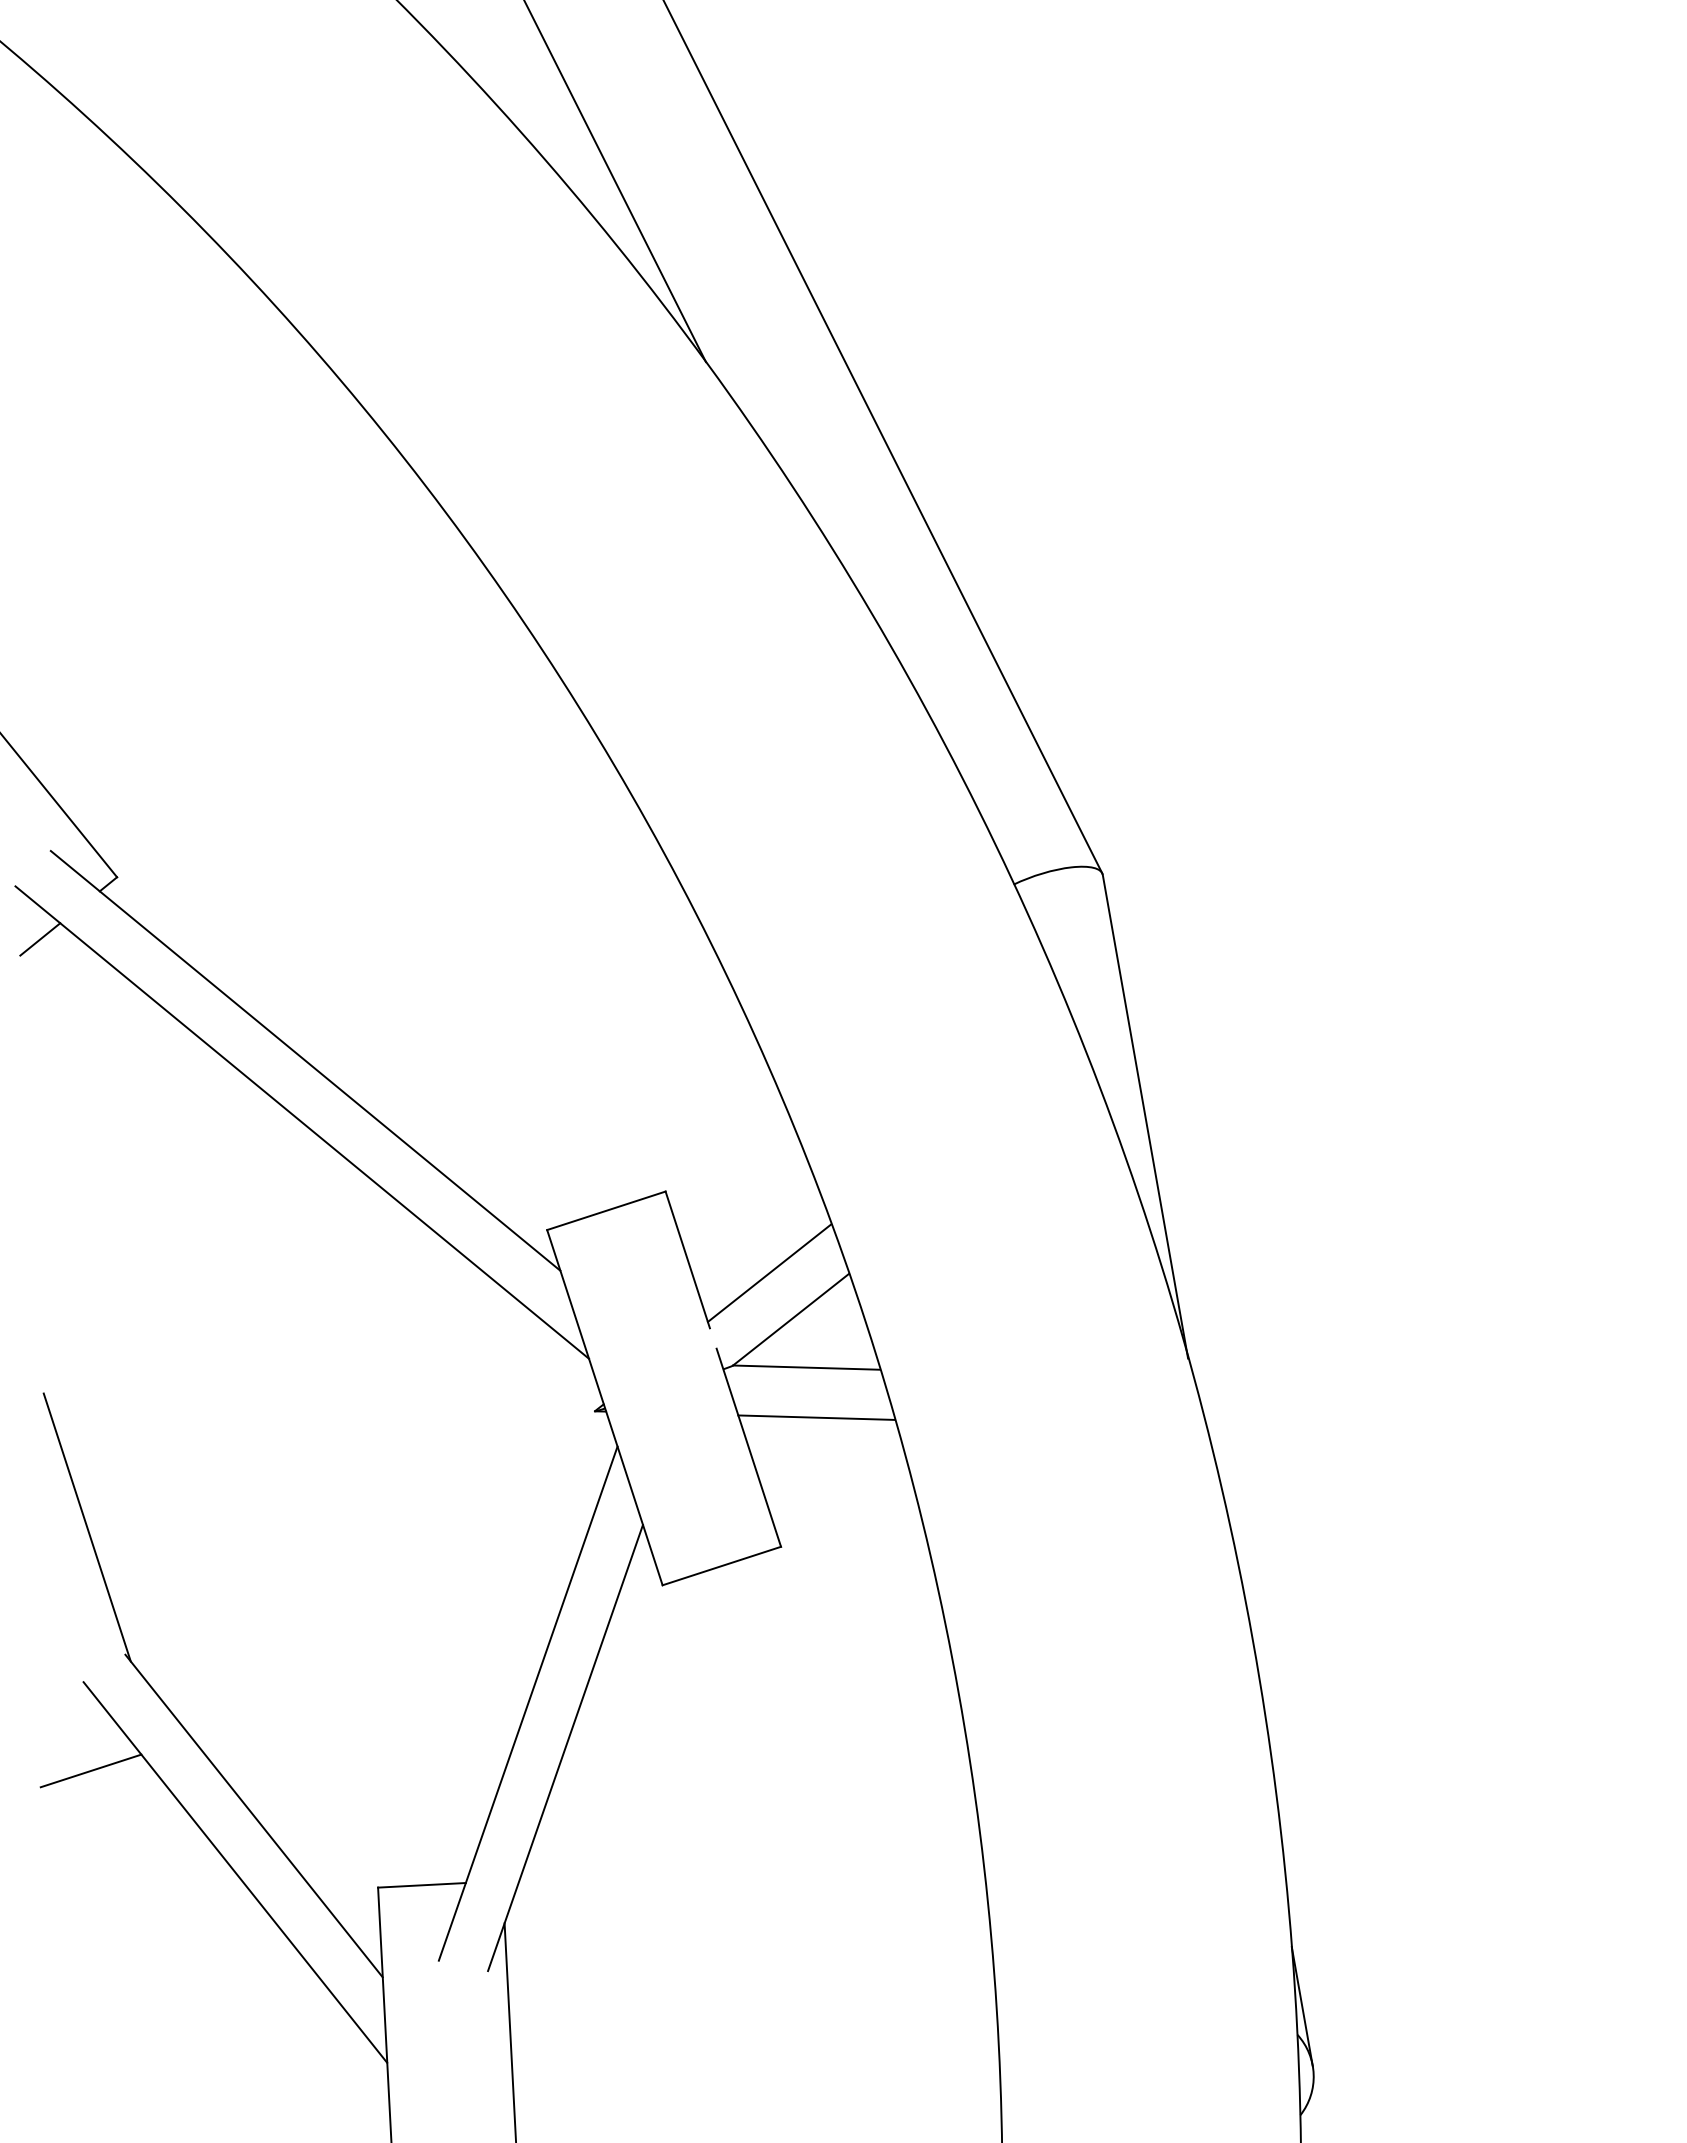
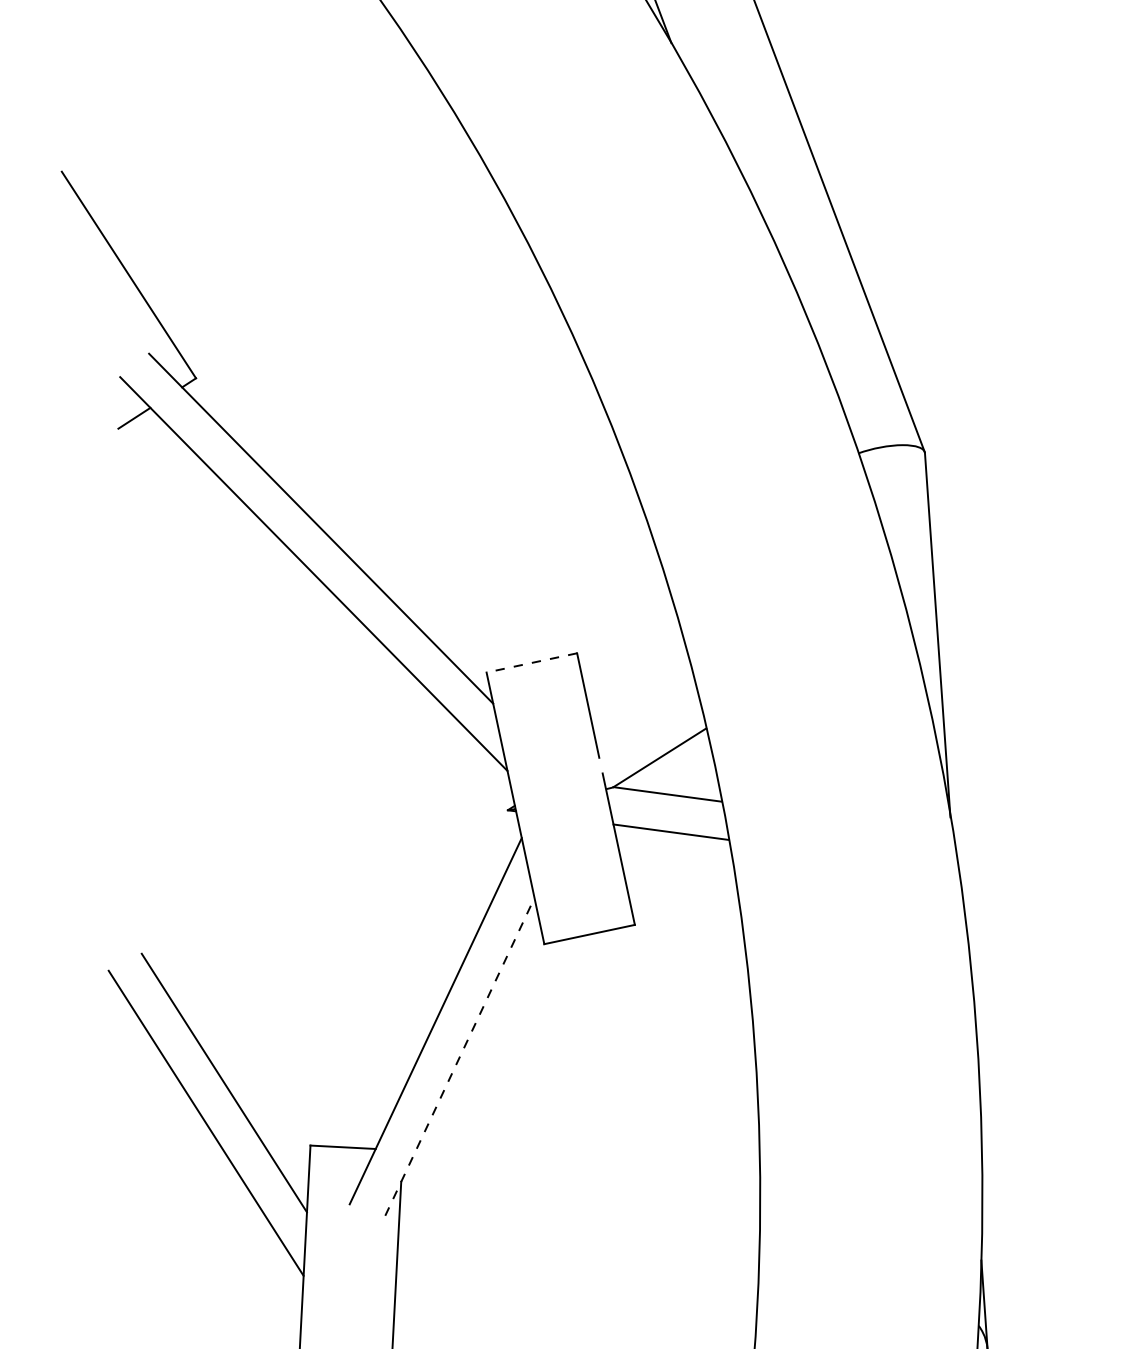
line: (605, 1210) -> (531, 662), solid -> dashed
line: (769, 1272) -> (647, 721), removed
line: (86, 1527) -> (122, 856), removed
line: (565, 1747) -> (459, 1056), solid -> dashed
line: (90, 1770) -> (106, 1036), removed

